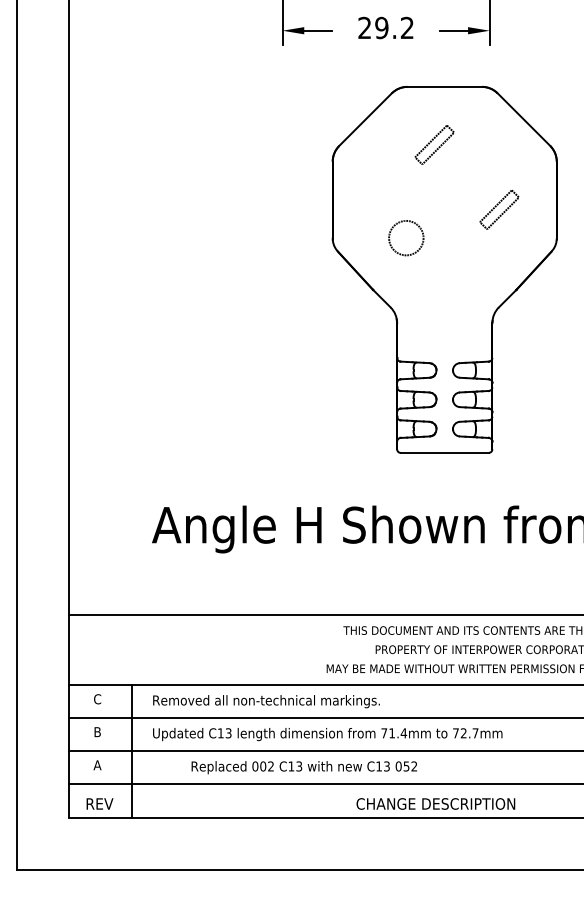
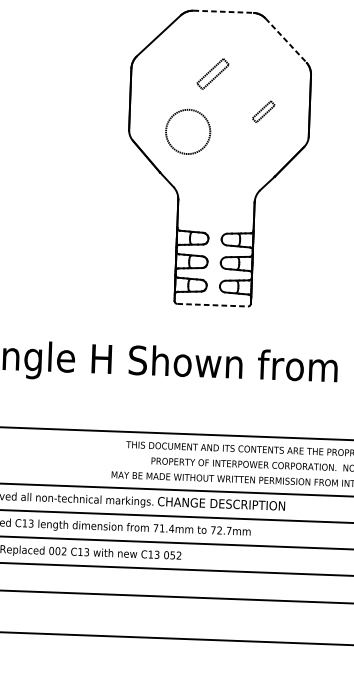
line: (445, 86) -> (224, 11), solid -> dashed
line: (524, 120) -> (286, 41), solid -> dashed
part: (434, 144) -> (212, 73), moved
part: (499, 209) -> (263, 111), size x0.7
circle: (406, 237) -> (188, 131), size x1.6
line: (444, 452) -> (212, 304), solid -> dashed
text: (435, 803) -> (221, 503), moved

